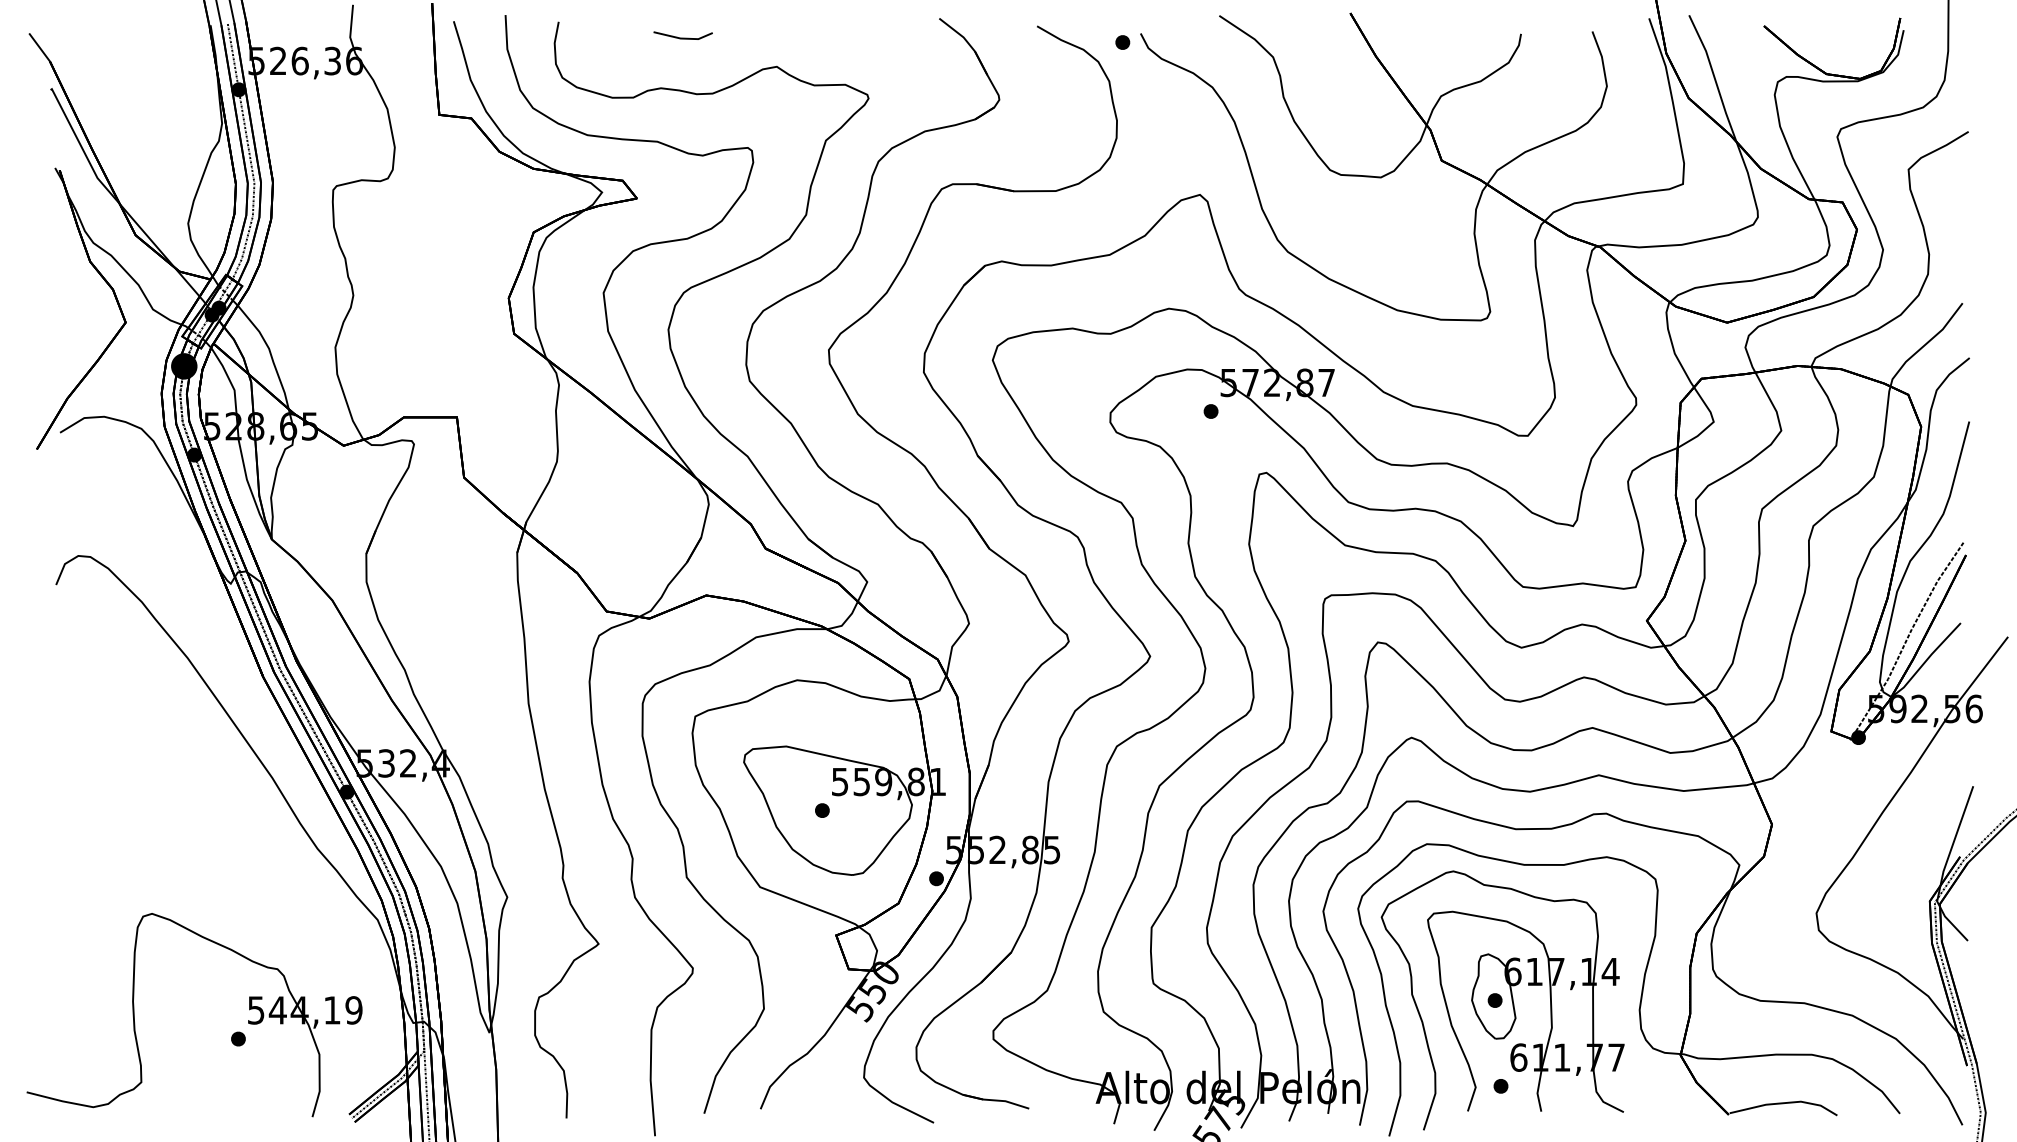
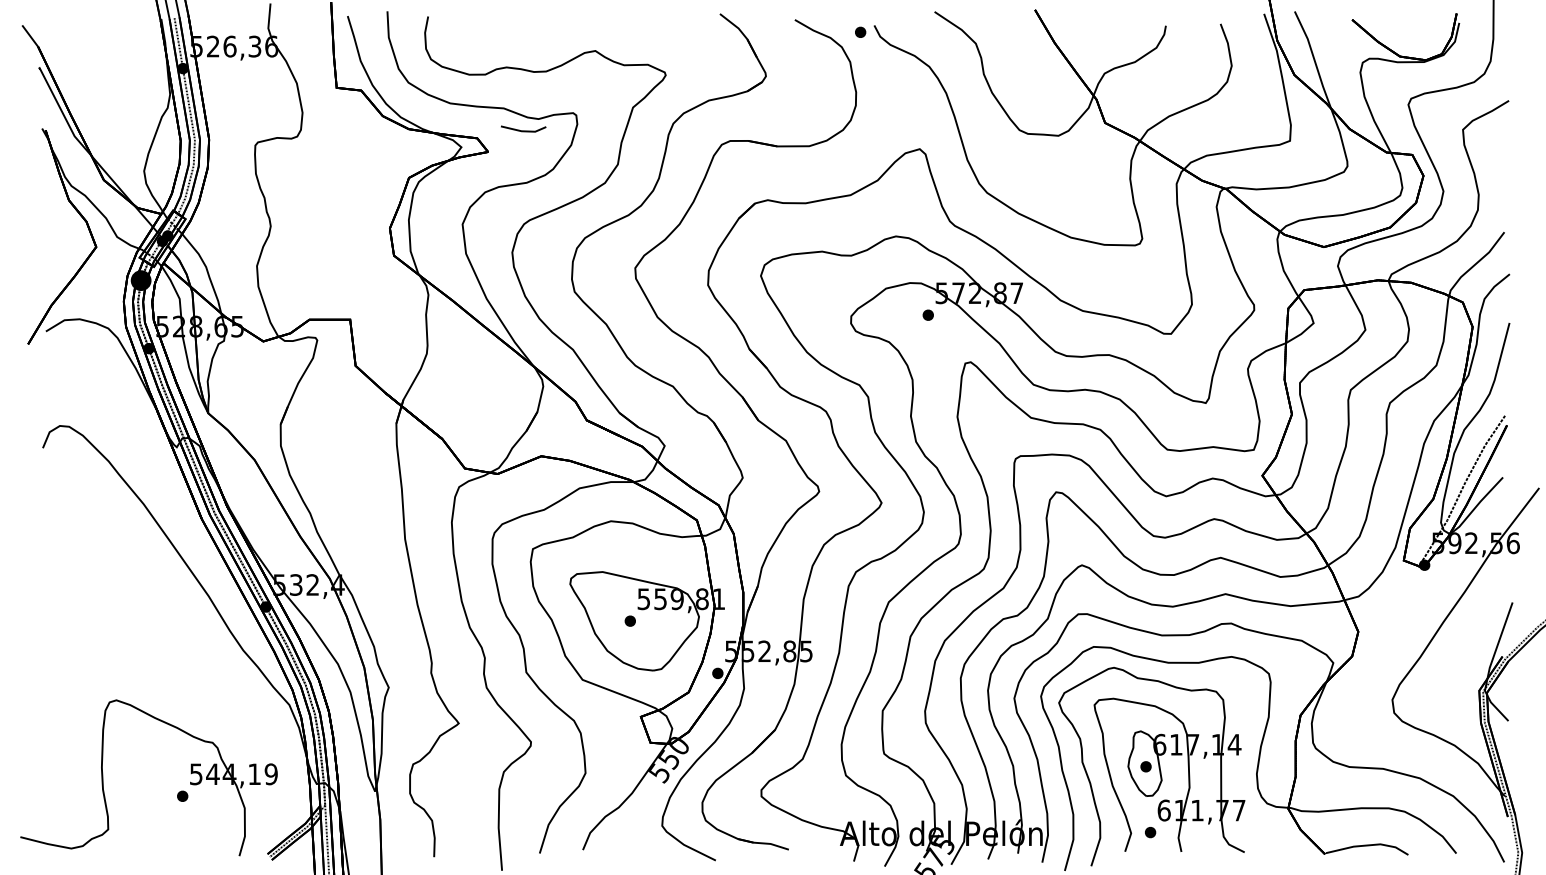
line: (682, 37) -> (523, 130), moved

